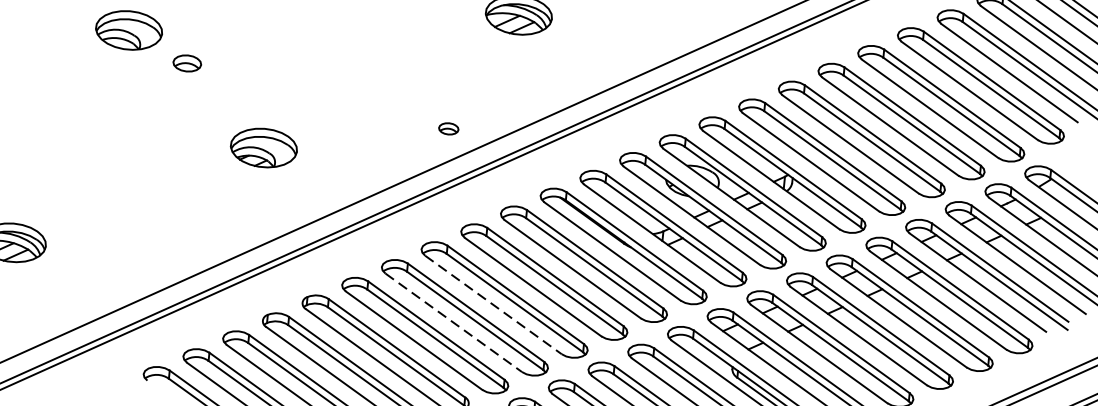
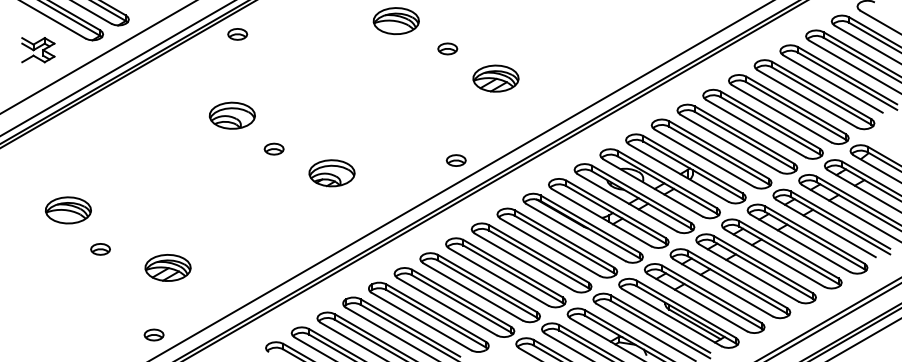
part: (186, 62) -> (273, 148), moved
part: (447, 128) -> (455, 160), size x1.43
part: (263, 148) -> (331, 173), moved
line: (494, 305) -> (499, 277), dashed -> solid
line: (454, 323) -> (473, 292), dashed -> solid

